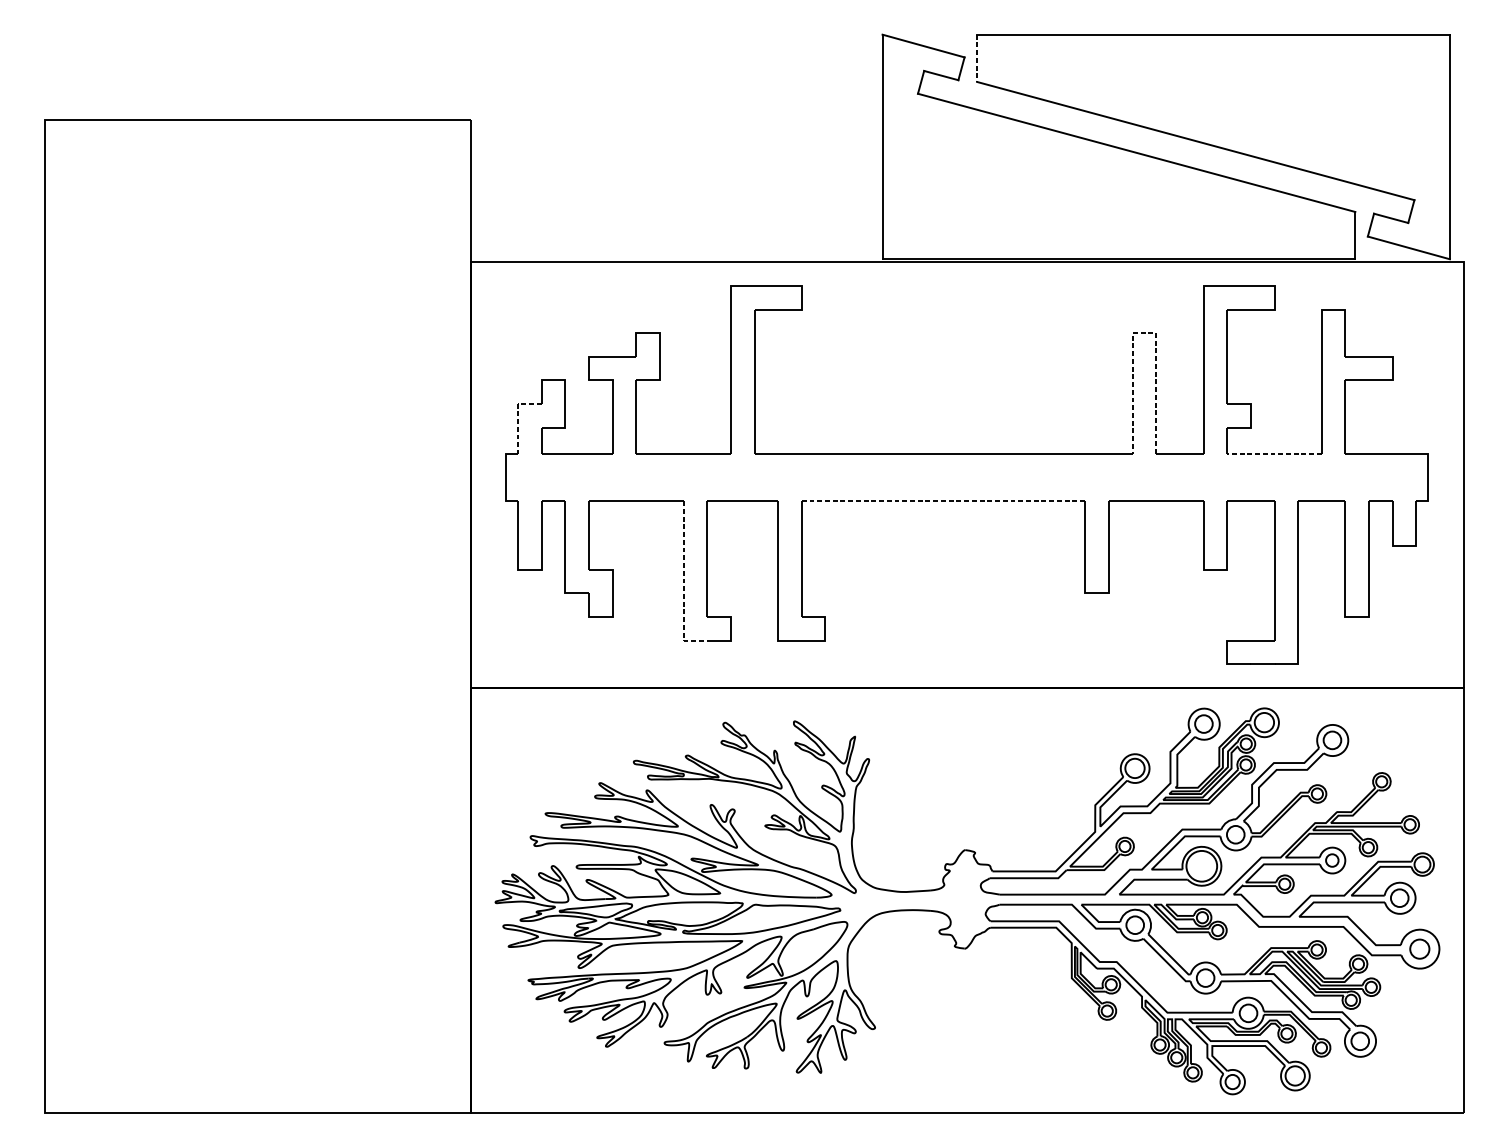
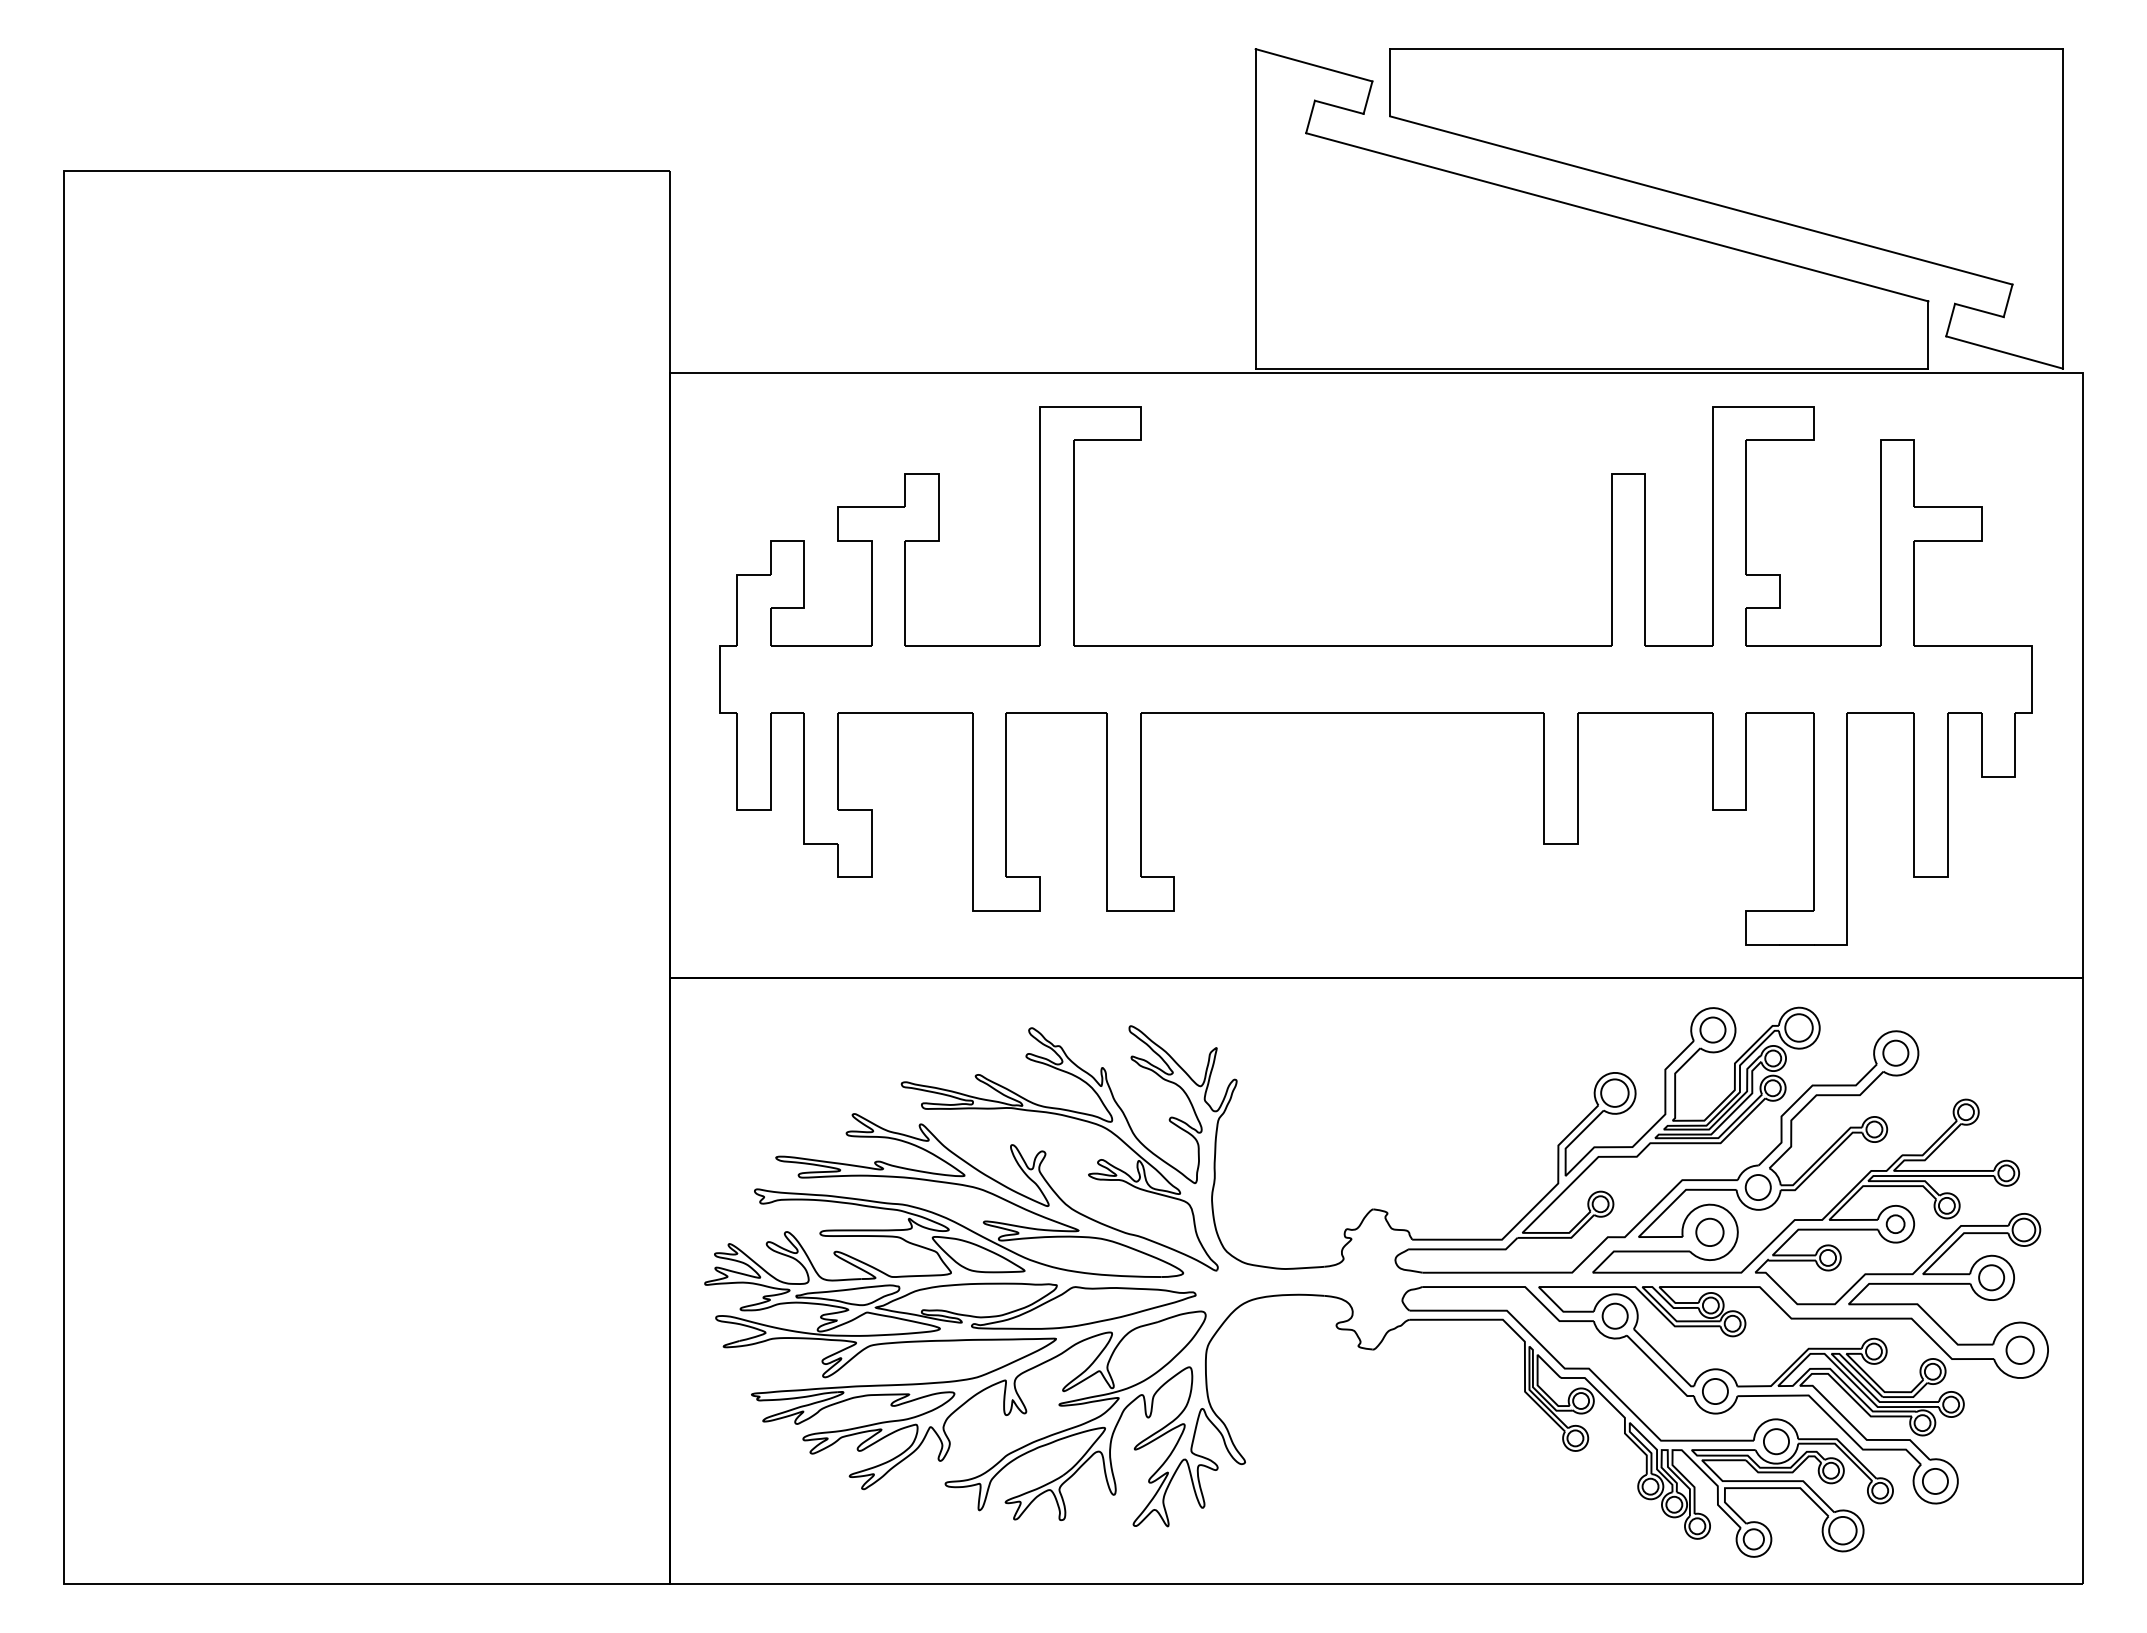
line: (977, 58) -> (1390, 82), dashed -> solid
line: (1144, 332) -> (1628, 473), dashed -> solid
line: (518, 416) -> (737, 592), dashed -> solid
line: (1274, 453) -> (1813, 645), dashed -> solid
line: (943, 500) -> (1342, 712), dashed -> solid
line: (683, 583) -> (972, 829), dashed -> solid
circle: (1201, 866) -> (1709, 1232), size x0.62

